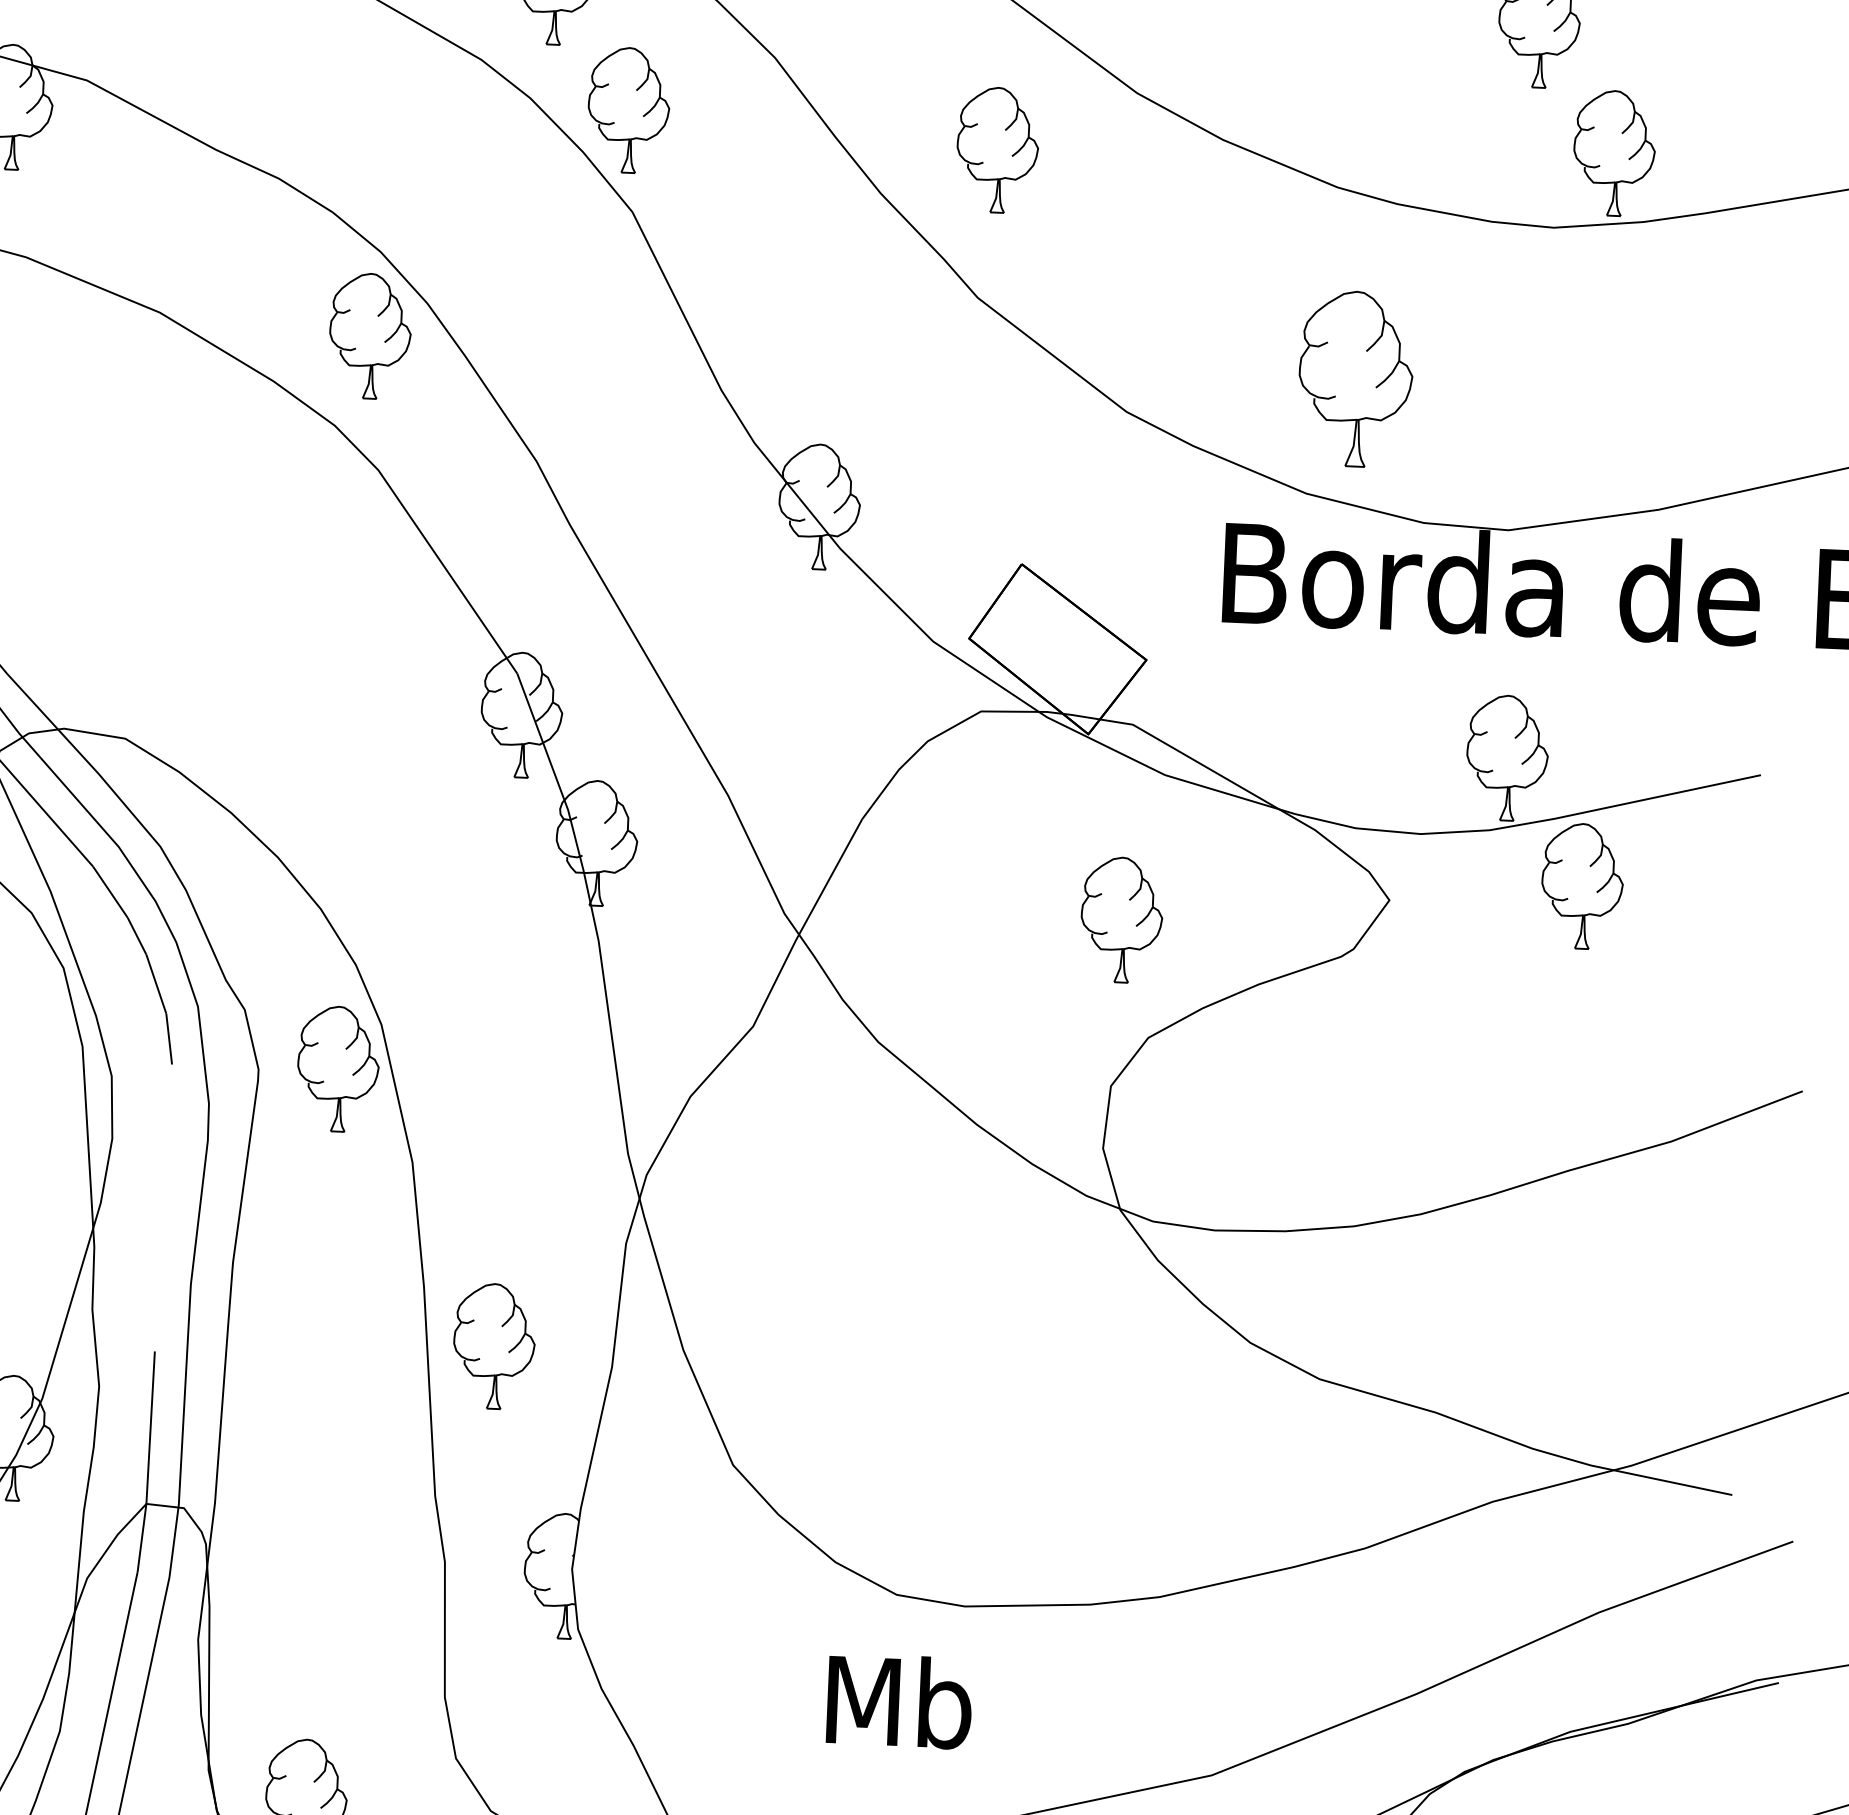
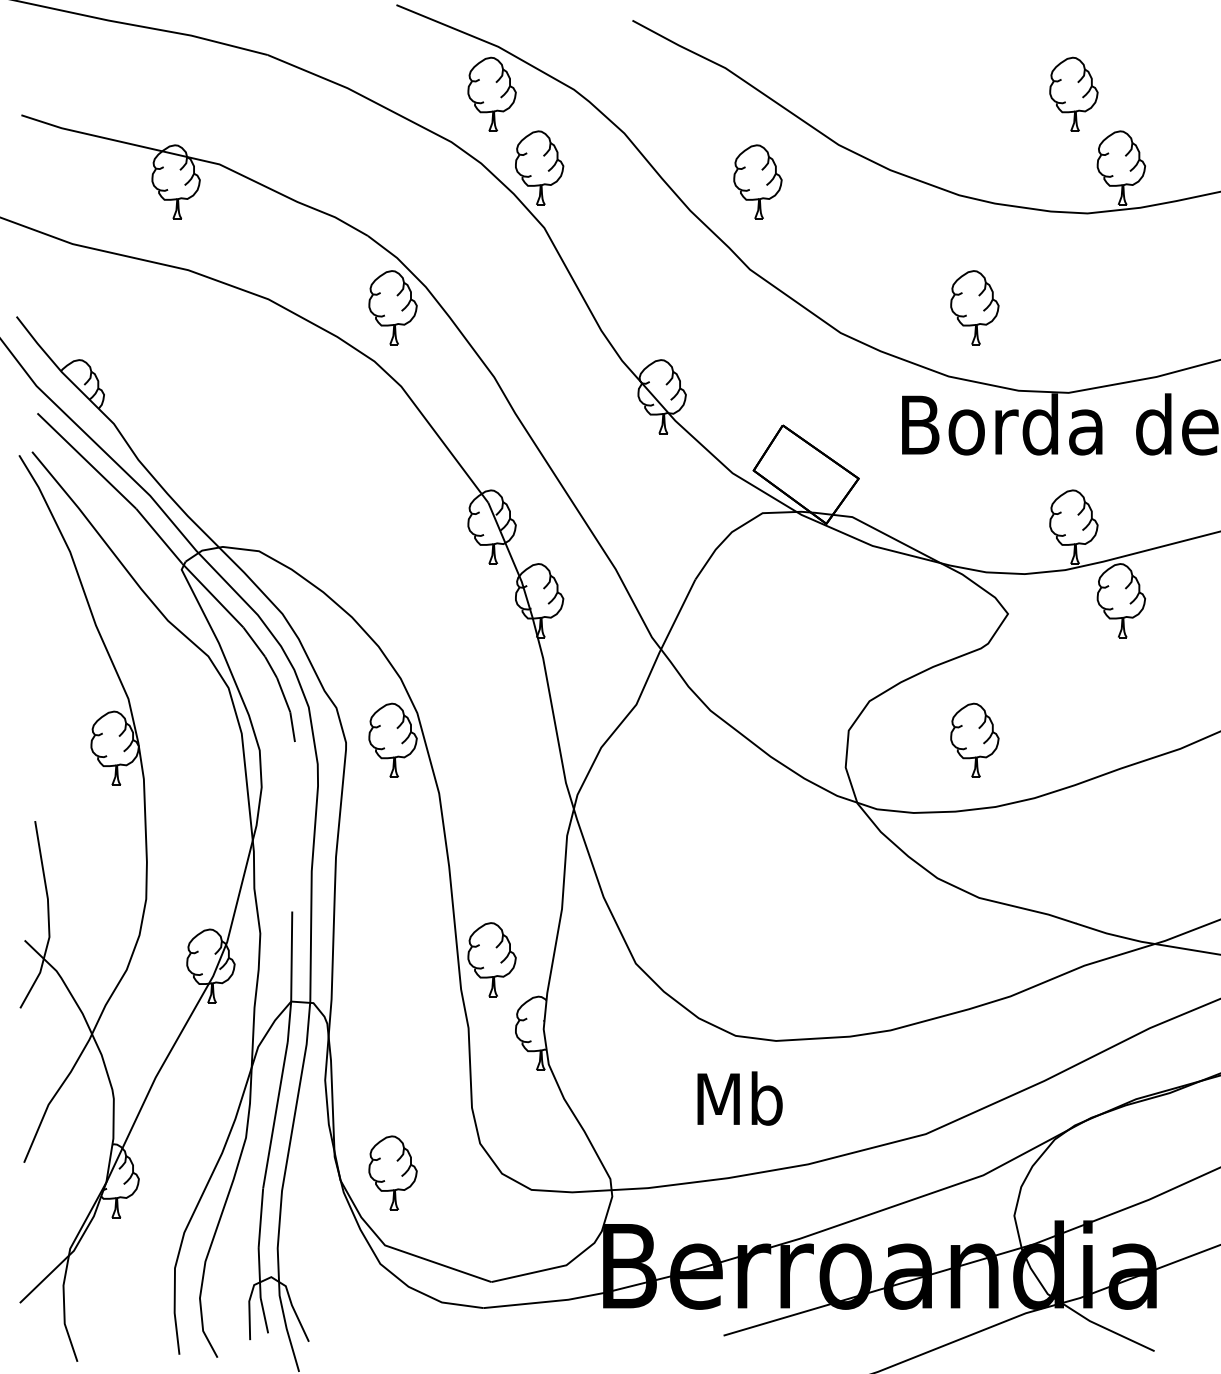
part: (1355, 378) -> (974, 307), size x0.71
part: (1121, 918) -> (974, 739), moved
part: (493, 1345) -> (491, 959), moved

